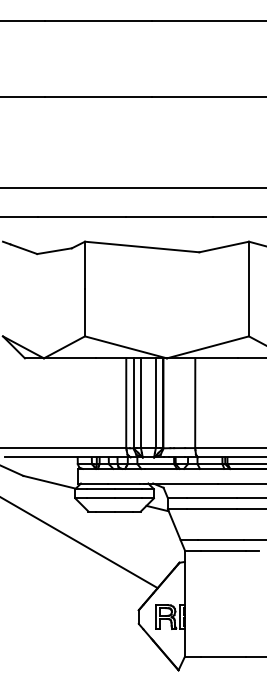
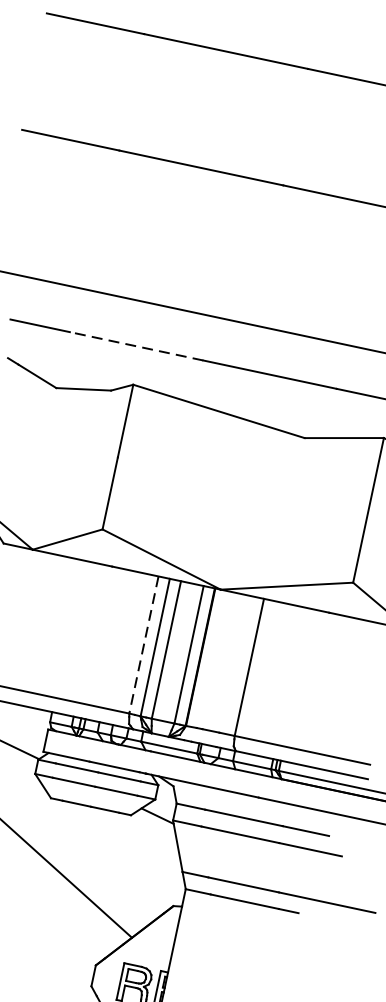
line: (81, 217) -> (135, 346), solid -> dashed
line: (126, 403) -> (144, 645), solid -> dashed

